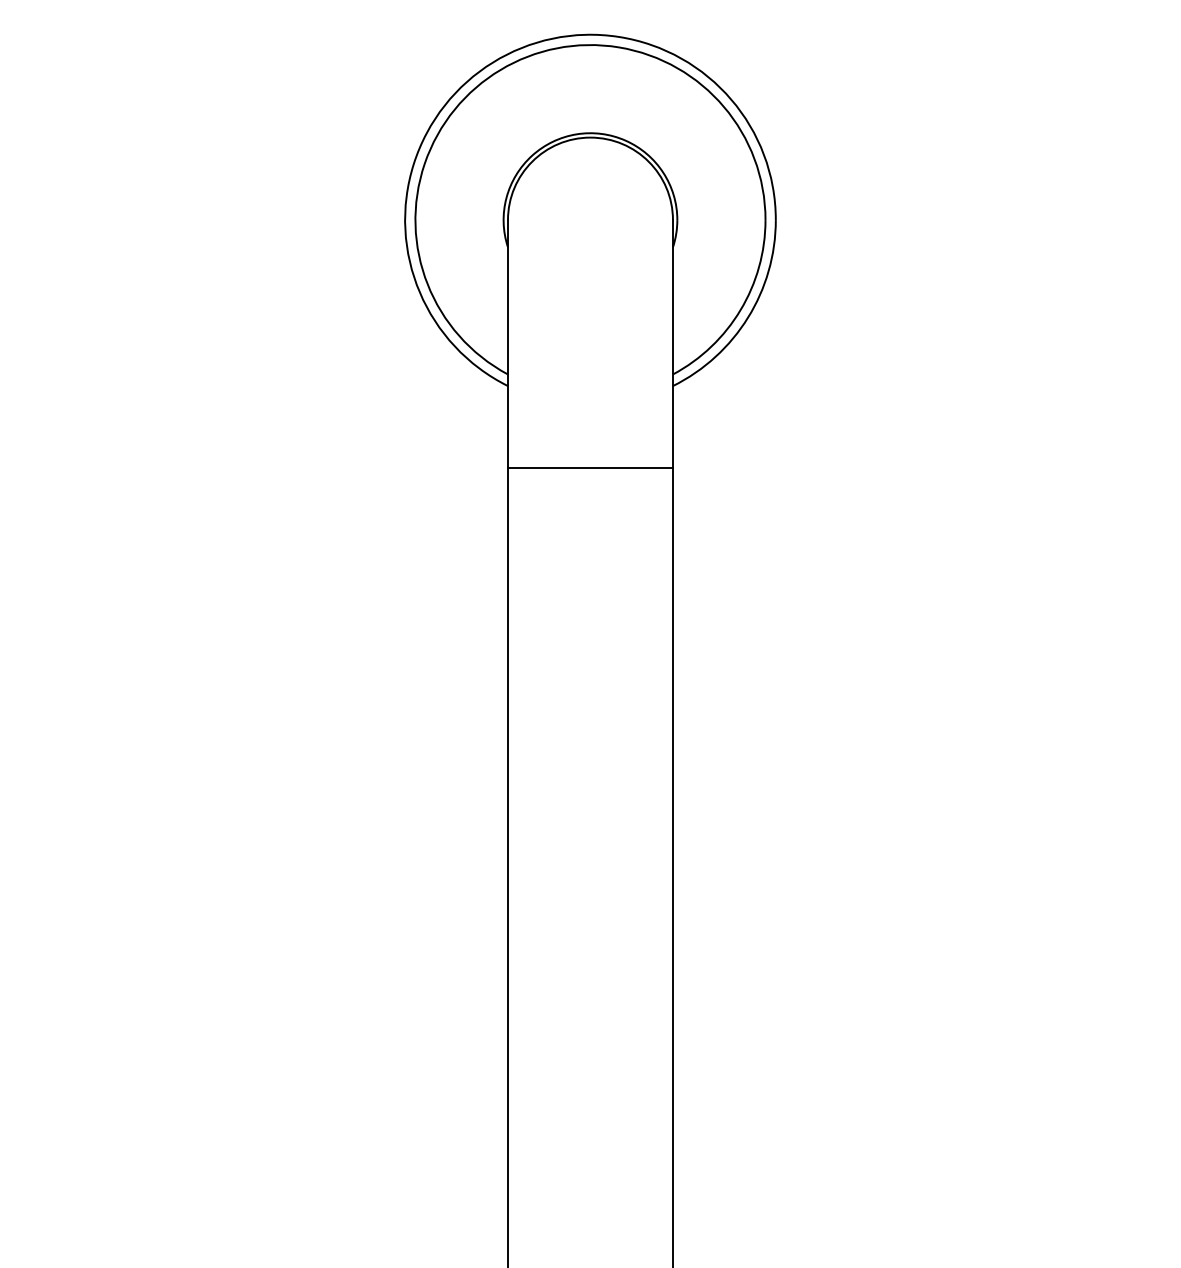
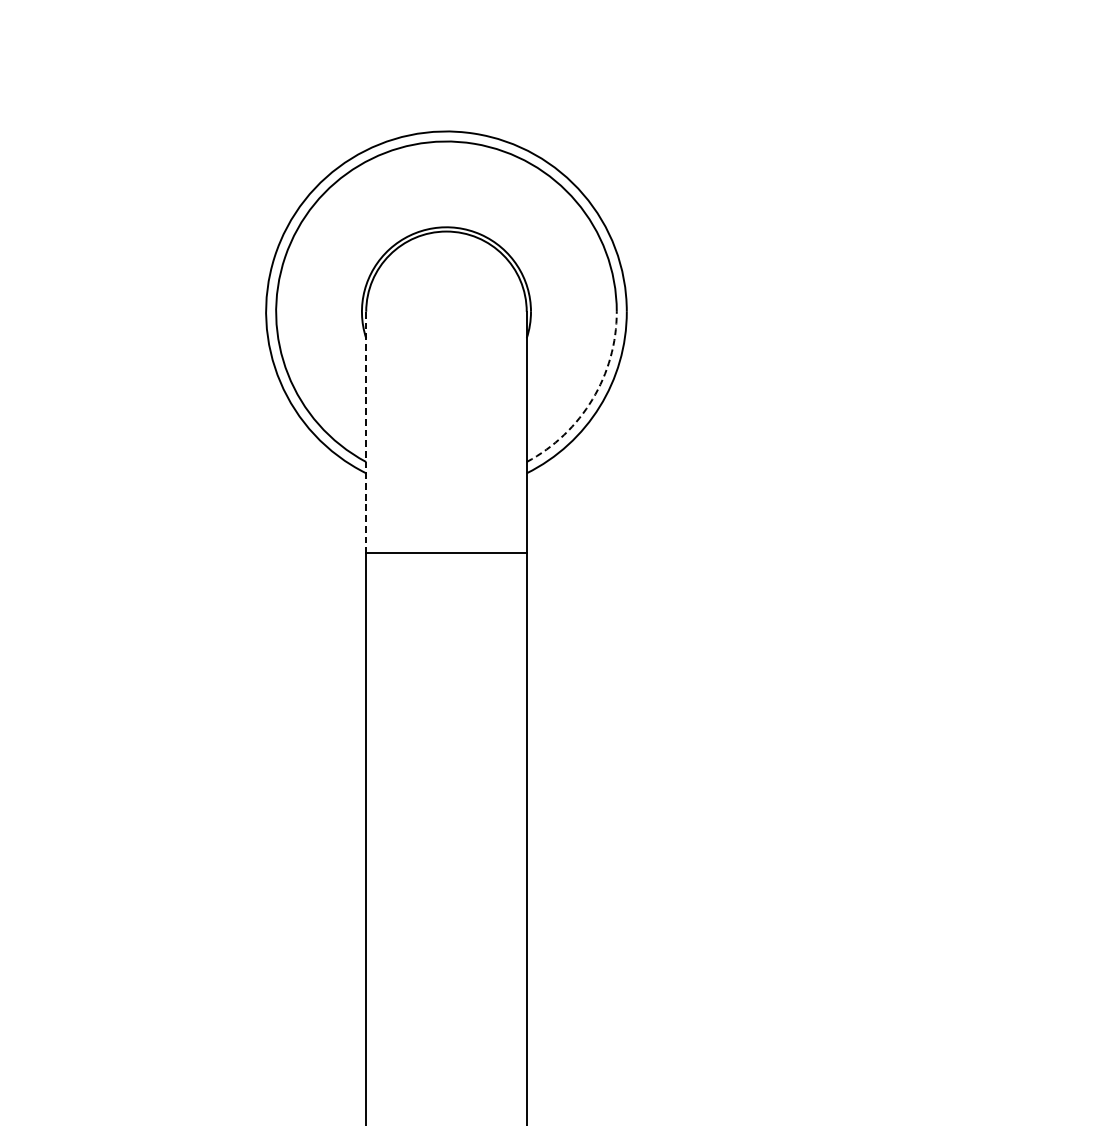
arc: (740, 310) -> (592, 399), solid -> dashed
line: (507, 343) -> (365, 431), solid -> dashed

